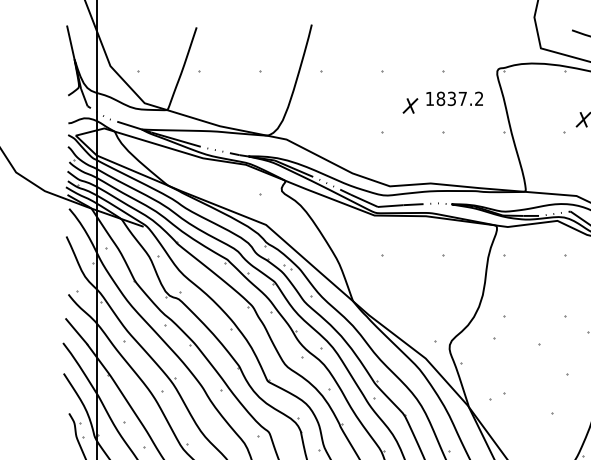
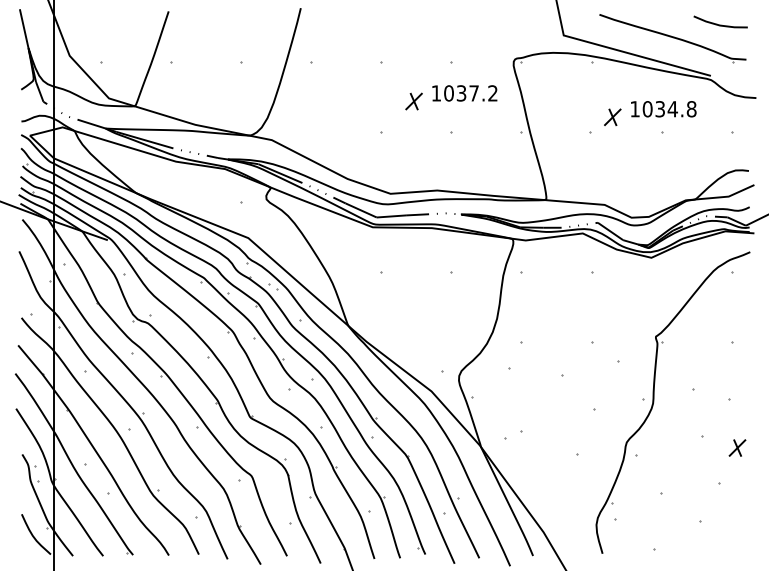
text: (440, 98) -> (448, 93), 1837.2 -> 1037.2

